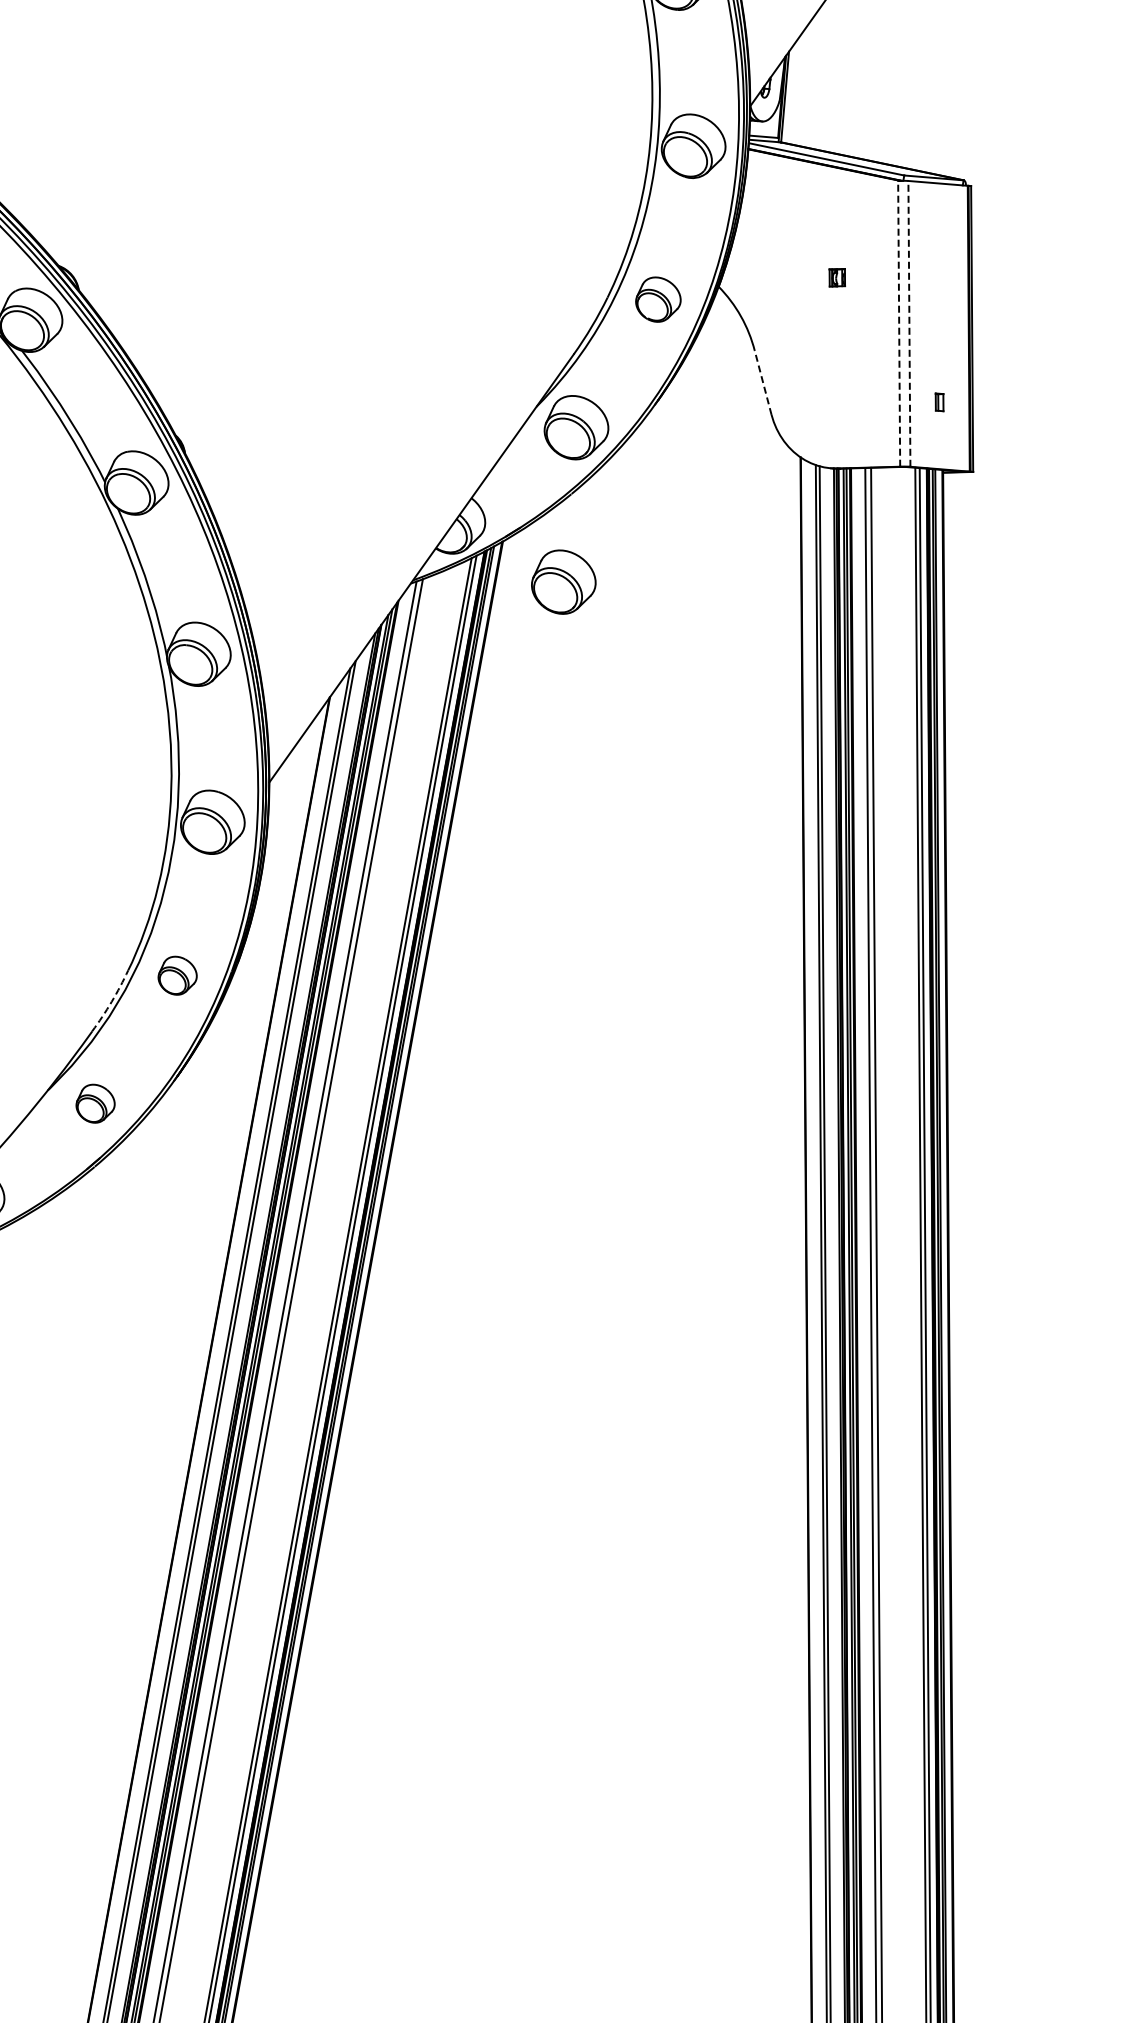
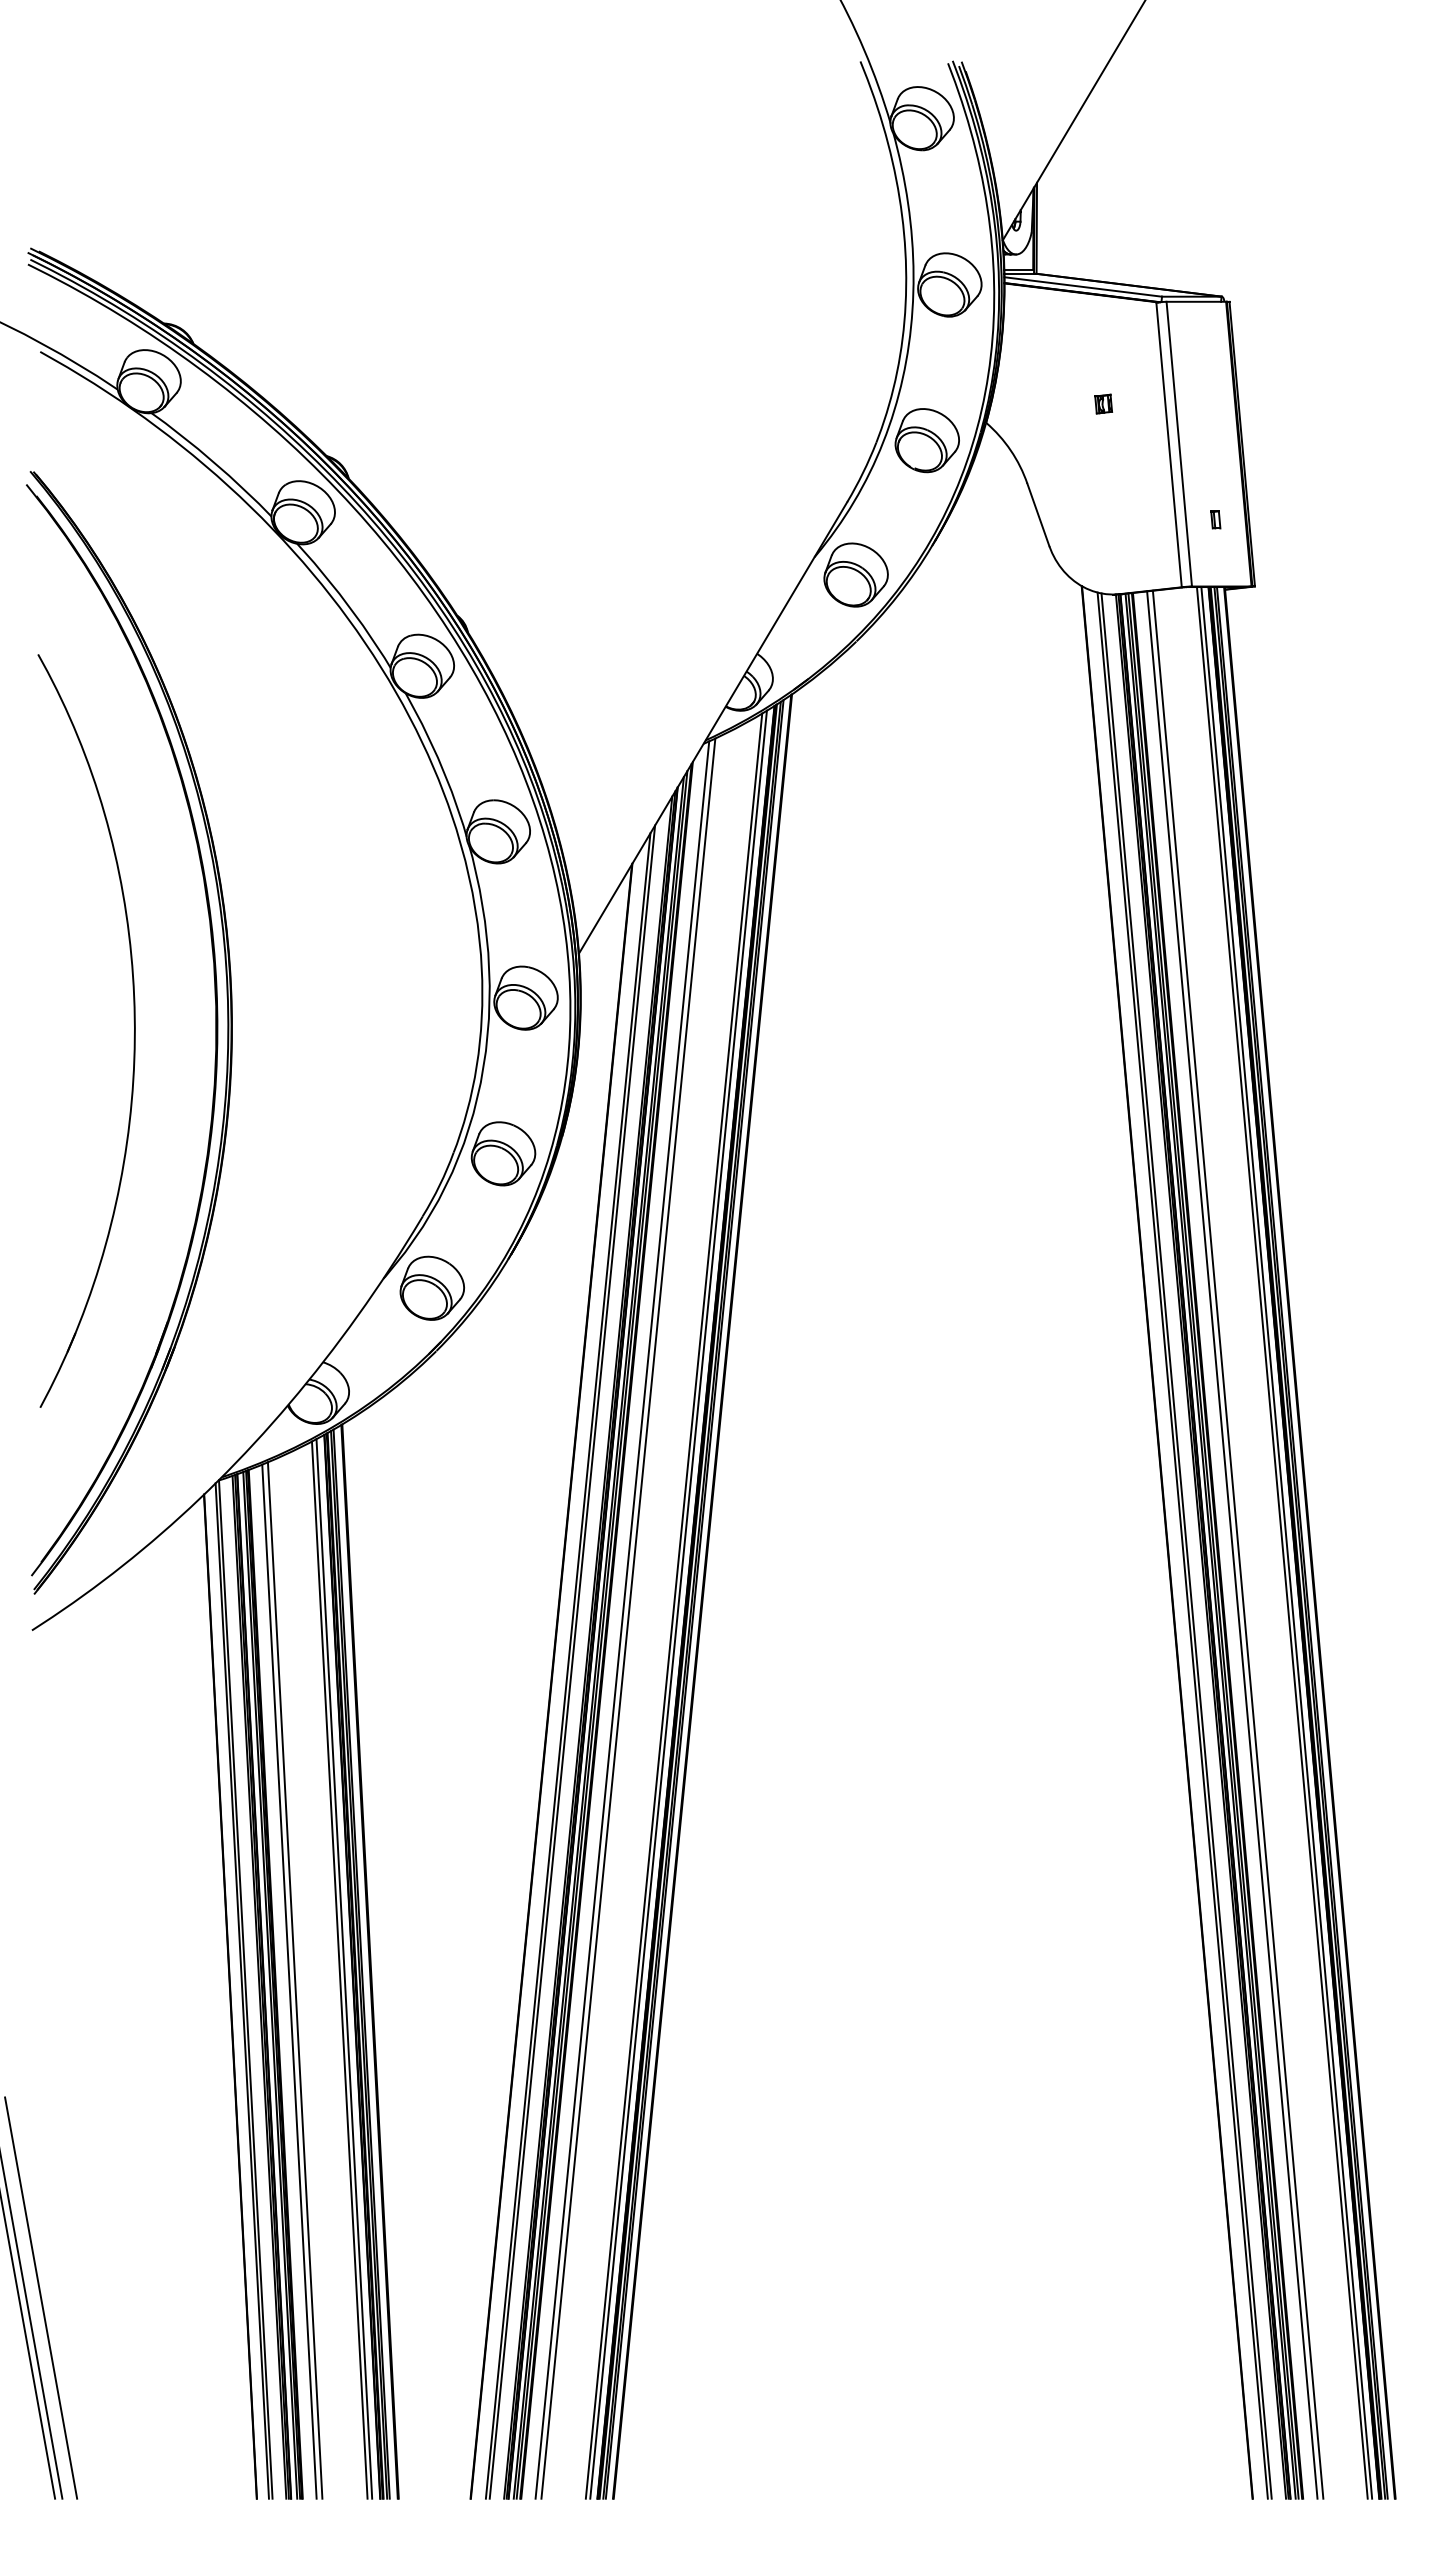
part: (657, 299) -> (926, 440), size x1.43
line: (899, 323) -> (1169, 444), dashed -> solid
line: (909, 324) -> (1179, 444), dashed -> solid
line: (763, 382) -> (1038, 514), dashed -> solid
part: (563, 581) -> (855, 729), removed
part: (177, 975) -> (503, 1153), size x1.67
arc: (111, 1002) -> (439, 1185), dashed -> solid
part: (95, 1103) -> (431, 1287), size x1.67

